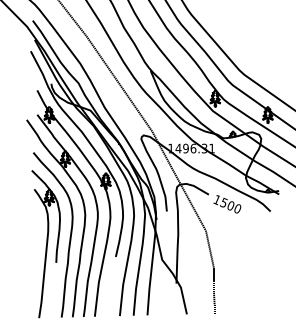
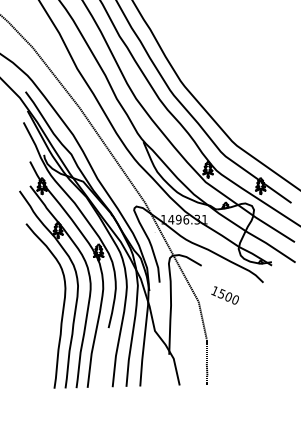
text: (226, 204) -> (224, 295), moved
part: (45, 244) -> (38, 315), removed

